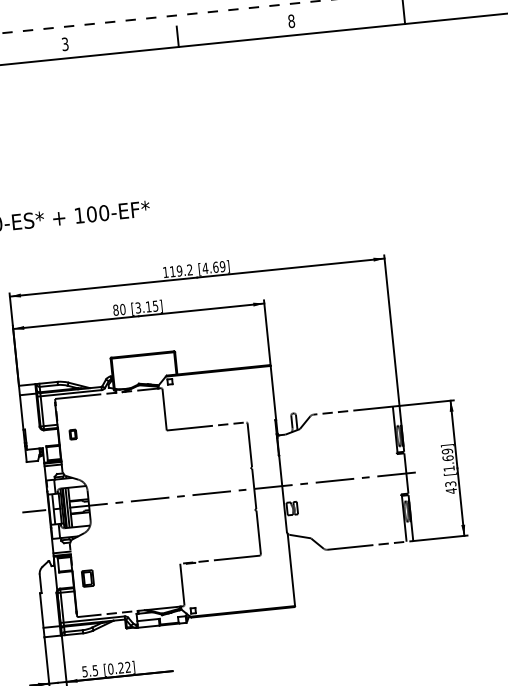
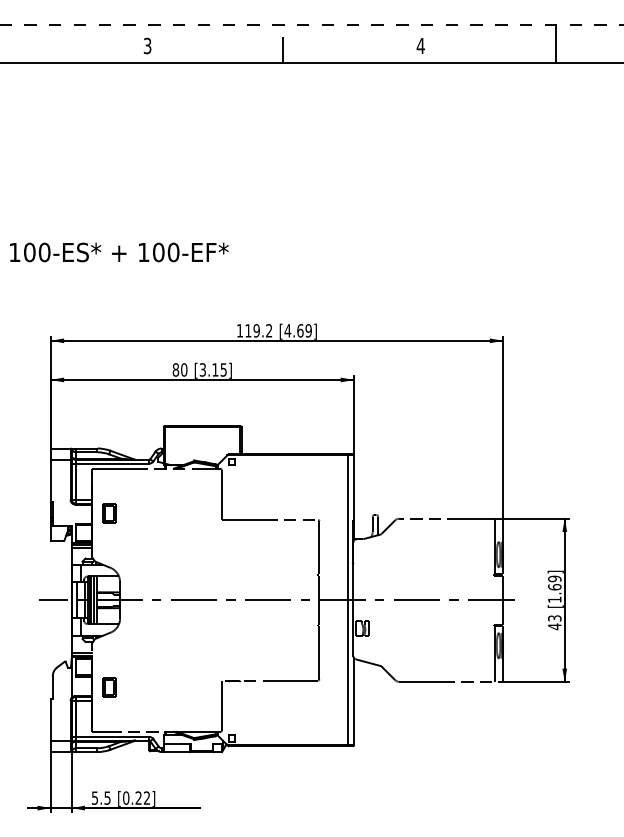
text: (291, 20) -> (420, 45), 8 -> 4
part: (73, 434) -> (109, 513), size x1.67
line: (278, 486) -> (348, 600), added

